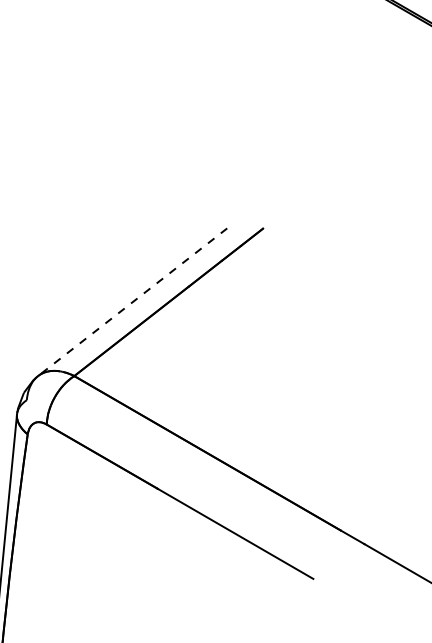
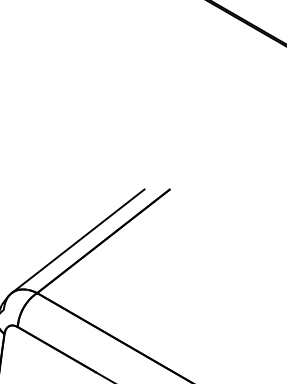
line: (132, 302) -> (78, 241), dashed -> solid

